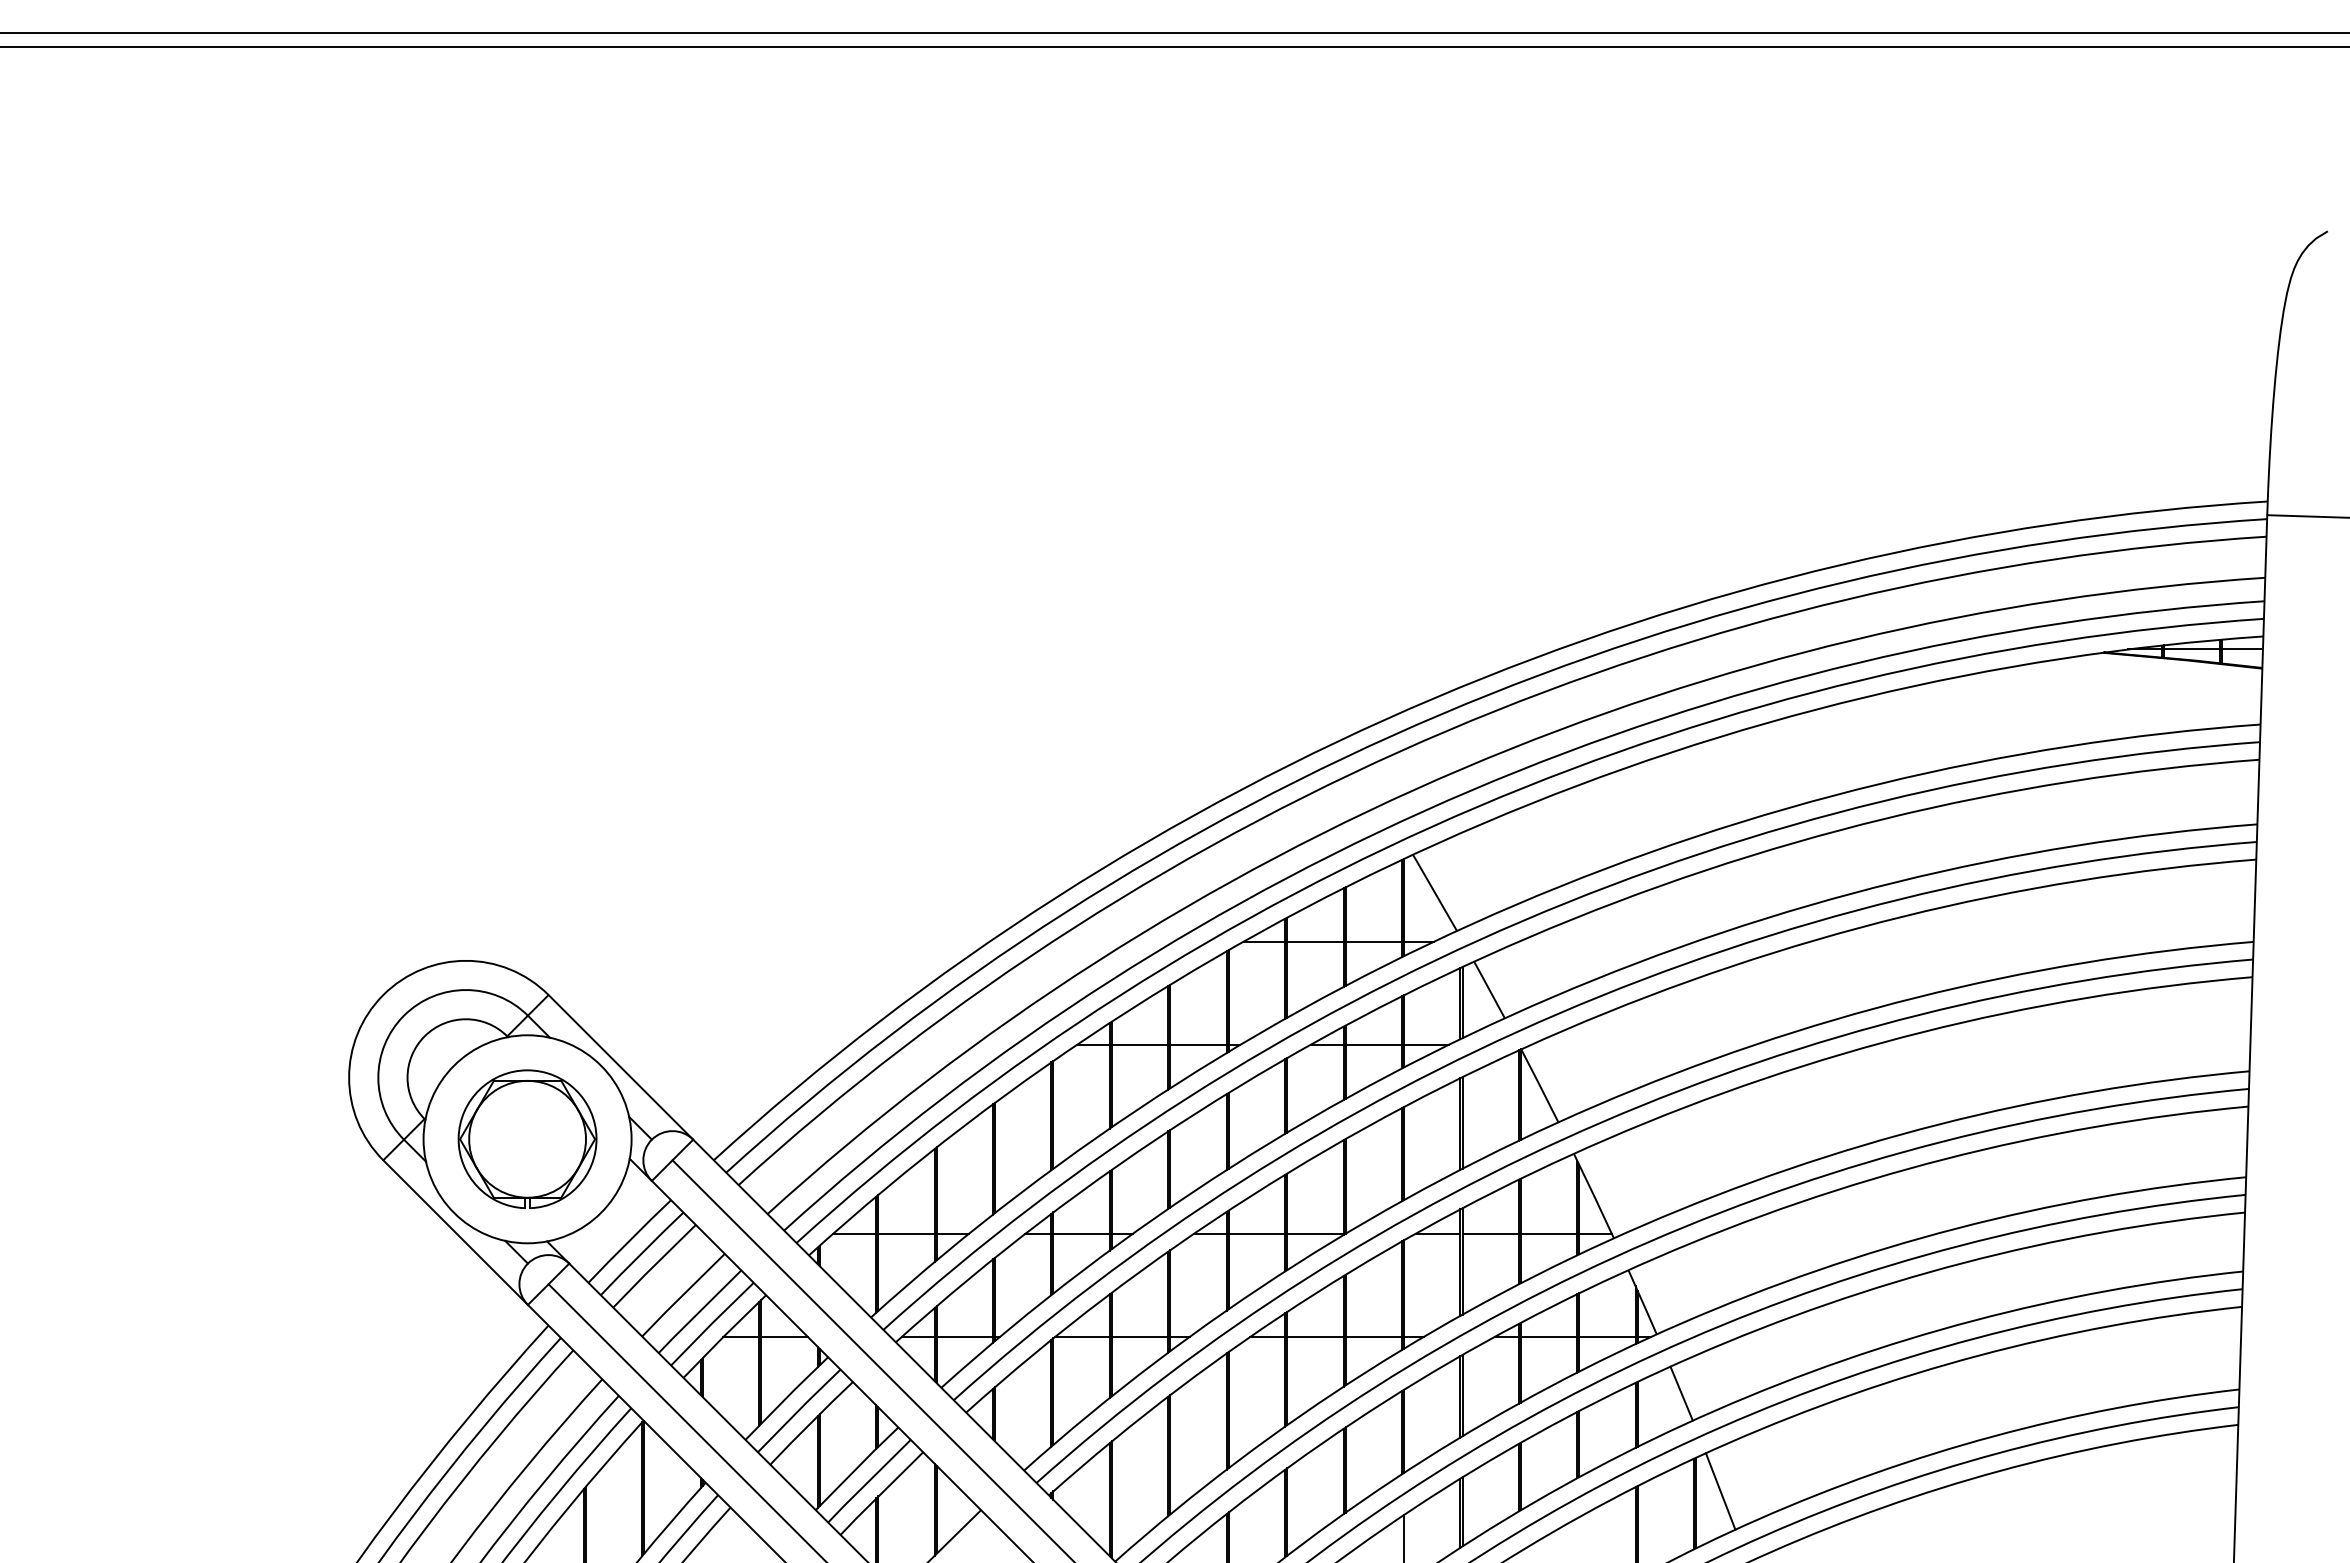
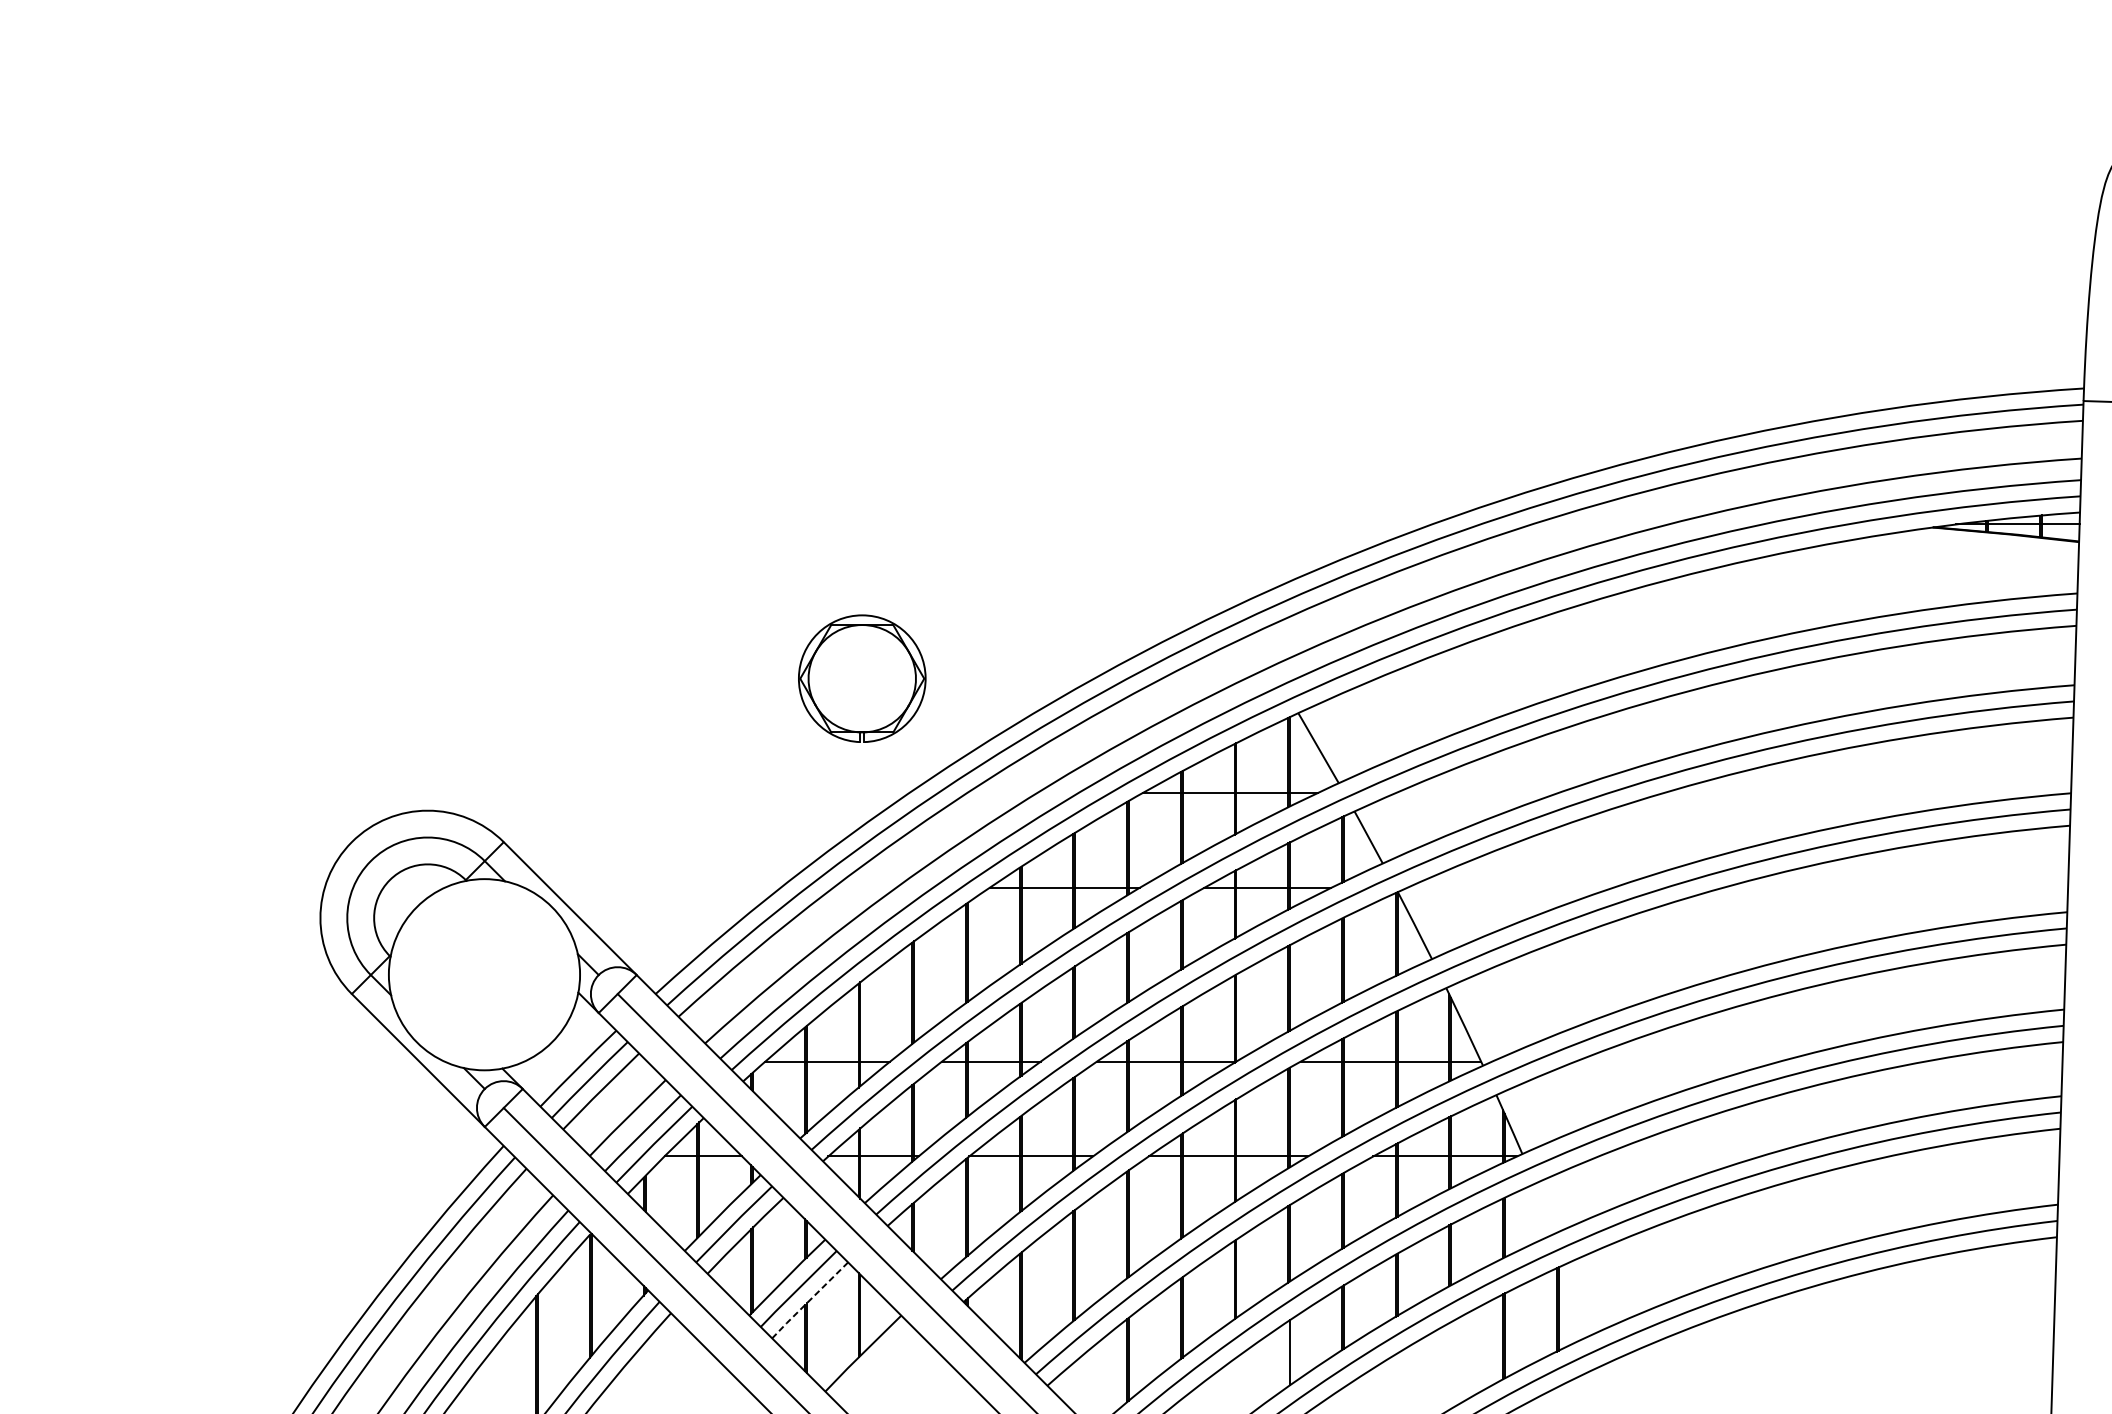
part: (527, 1139) -> (862, 678), moved
line: (1681, 1393) -> (1545, 1208), removed
line: (1720, 1491) -> (1581, 1298), removed
line: (881, 1493) -> (809, 1300), solid -> dashed

